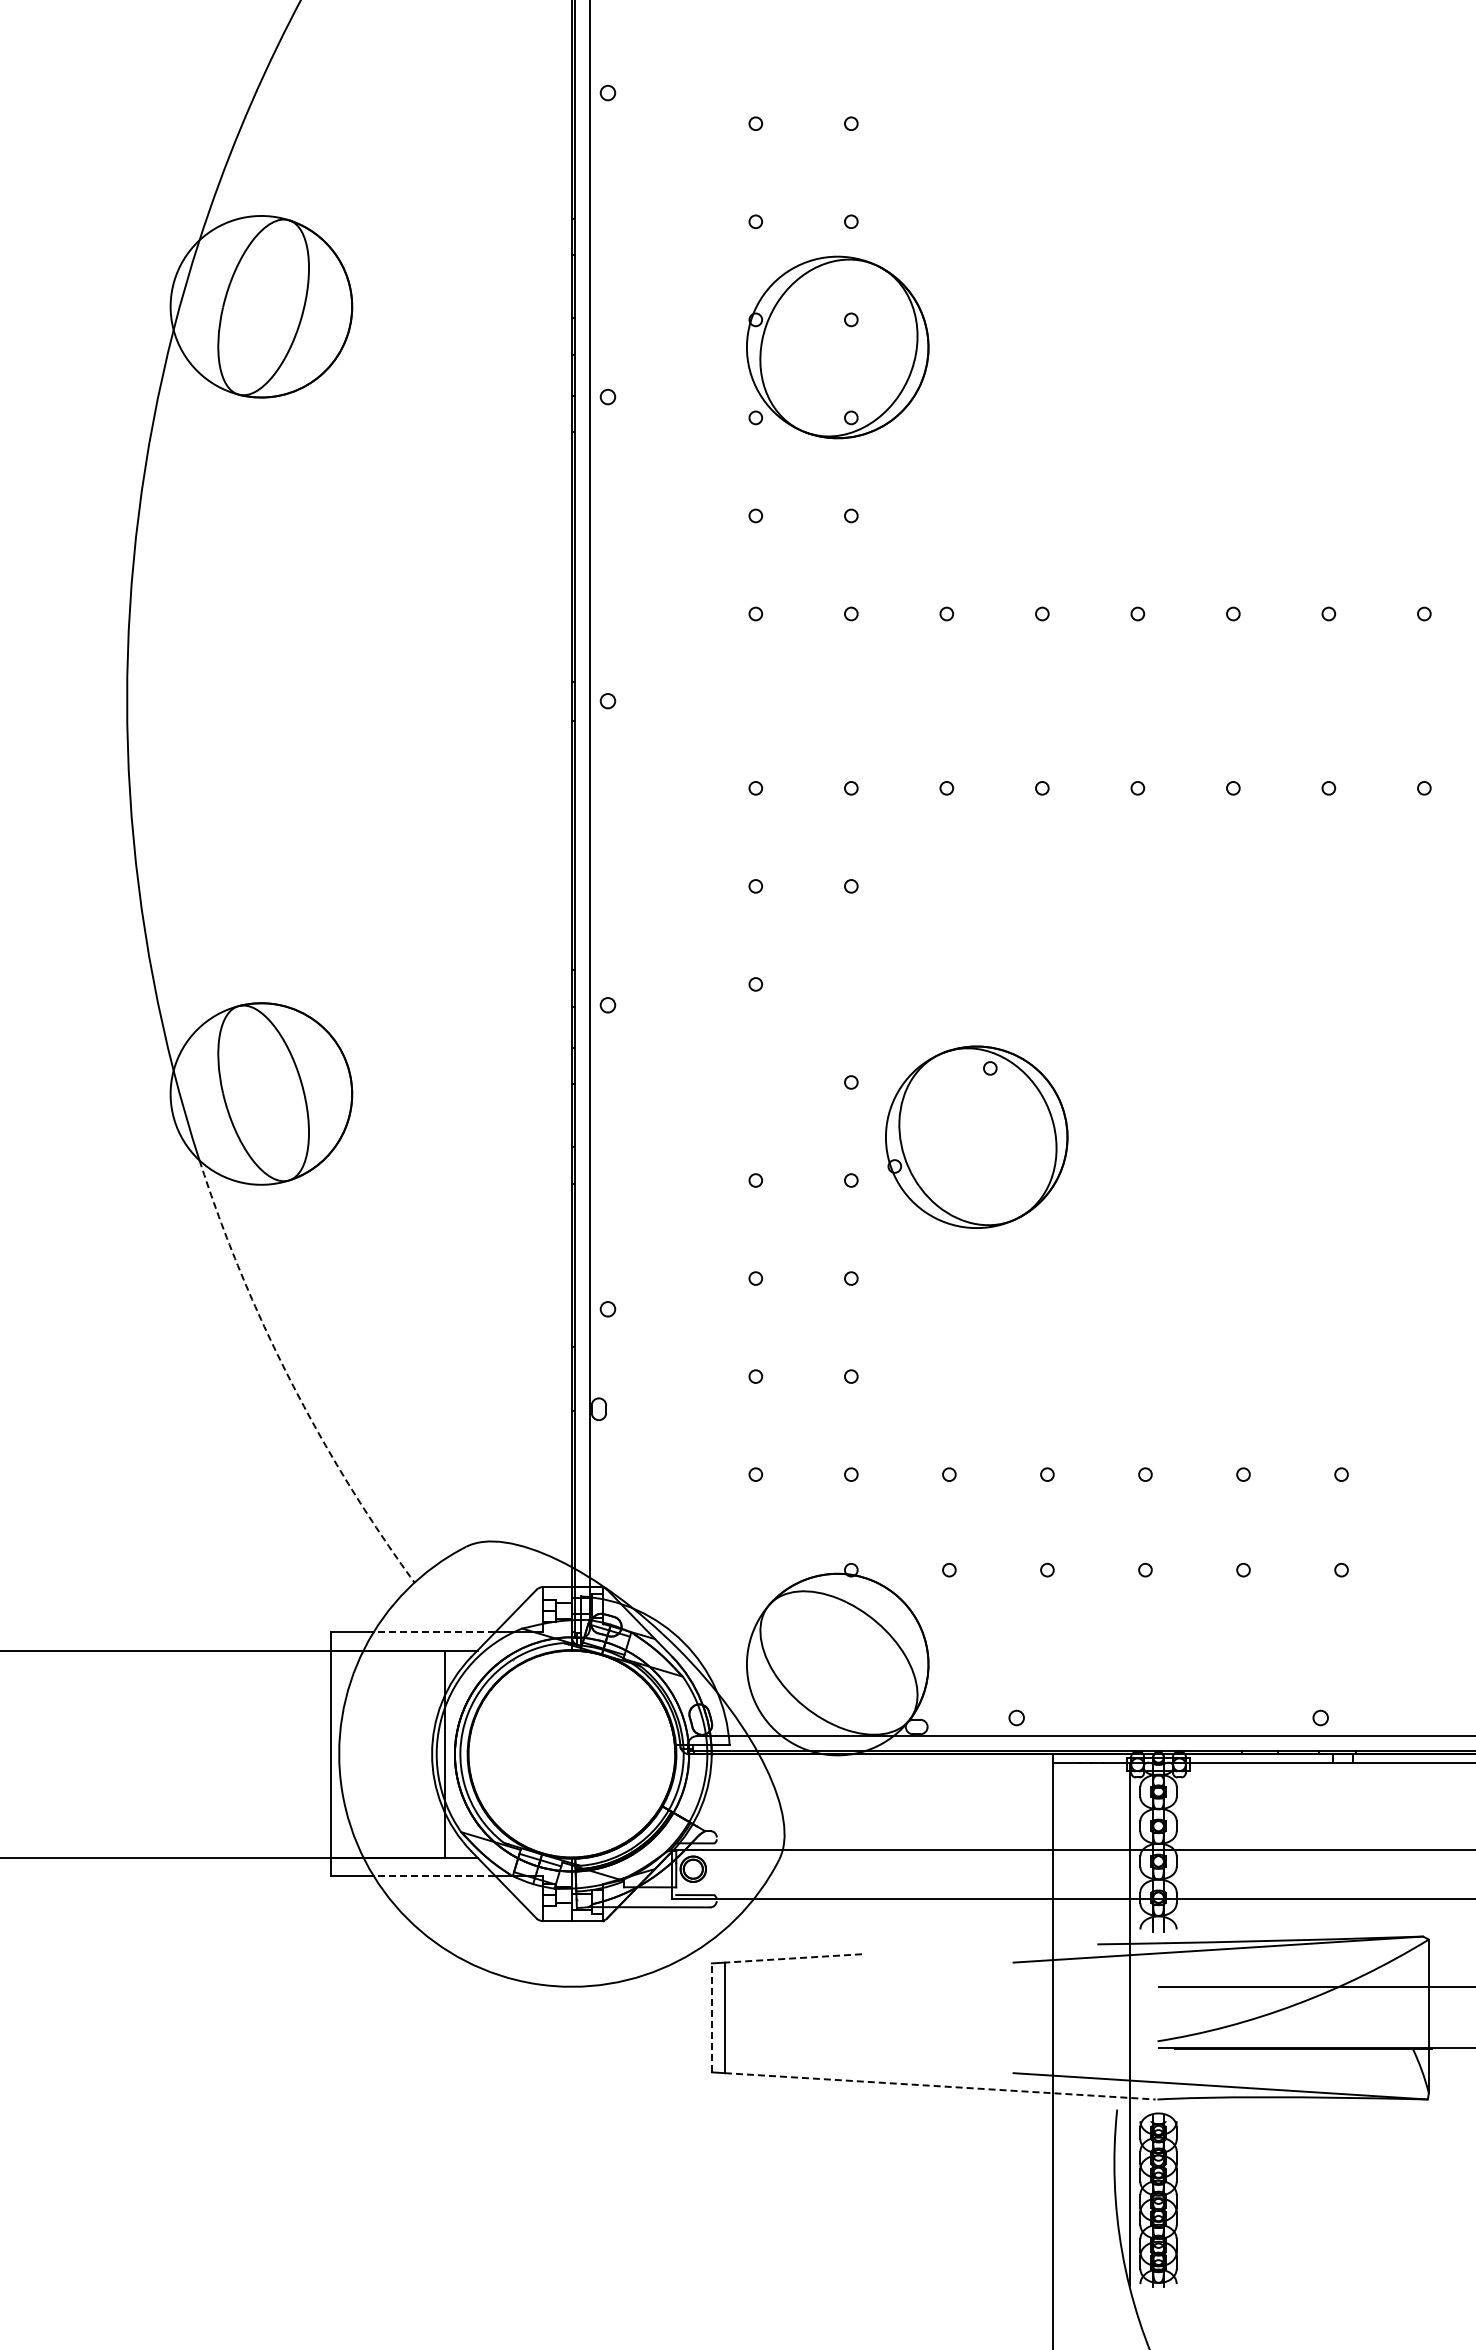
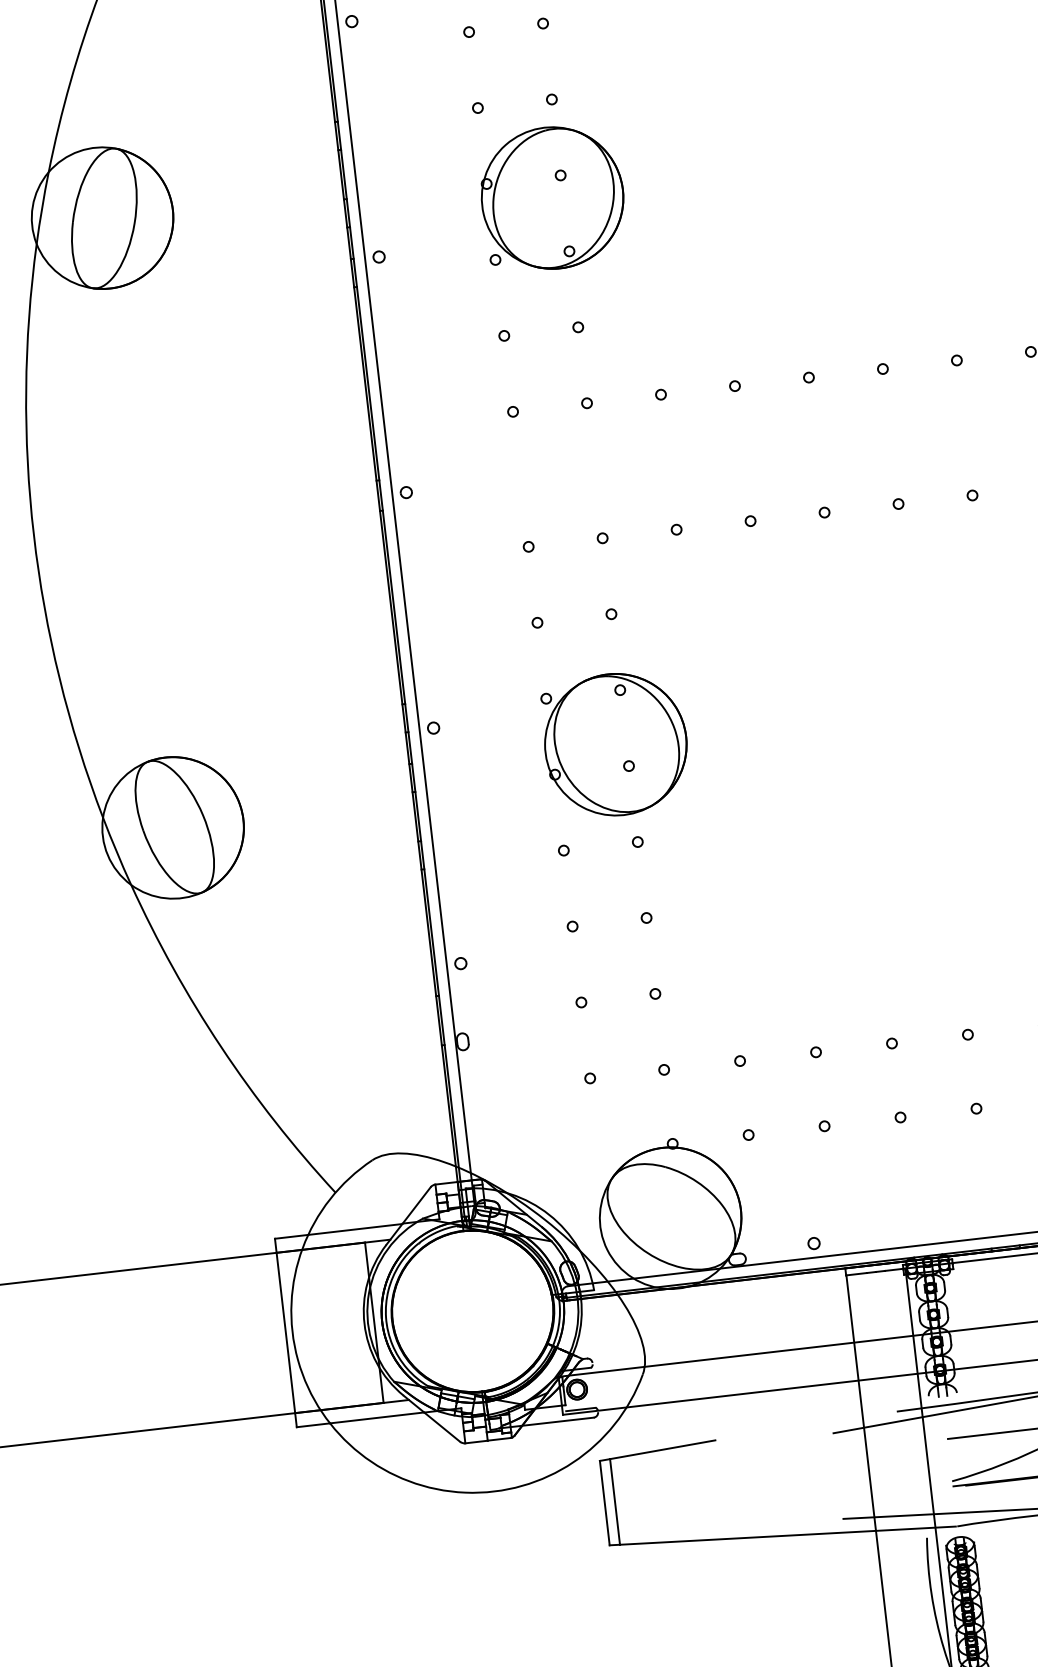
part: (976, 1136) -> (615, 744), moved
arc: (290, 1380) -> (221, 1047), dashed -> solid
line: (434, 1632) -> (355, 1229), dashed -> solid
line: (434, 1875) -> (377, 1417), dashed -> solid
line: (793, 1958) -> (662, 1449), dashed -> solid
line: (711, 2017) -> (604, 1502), dashed -> solid
line: (940, 2086) -> (788, 1535), dashed -> solid

